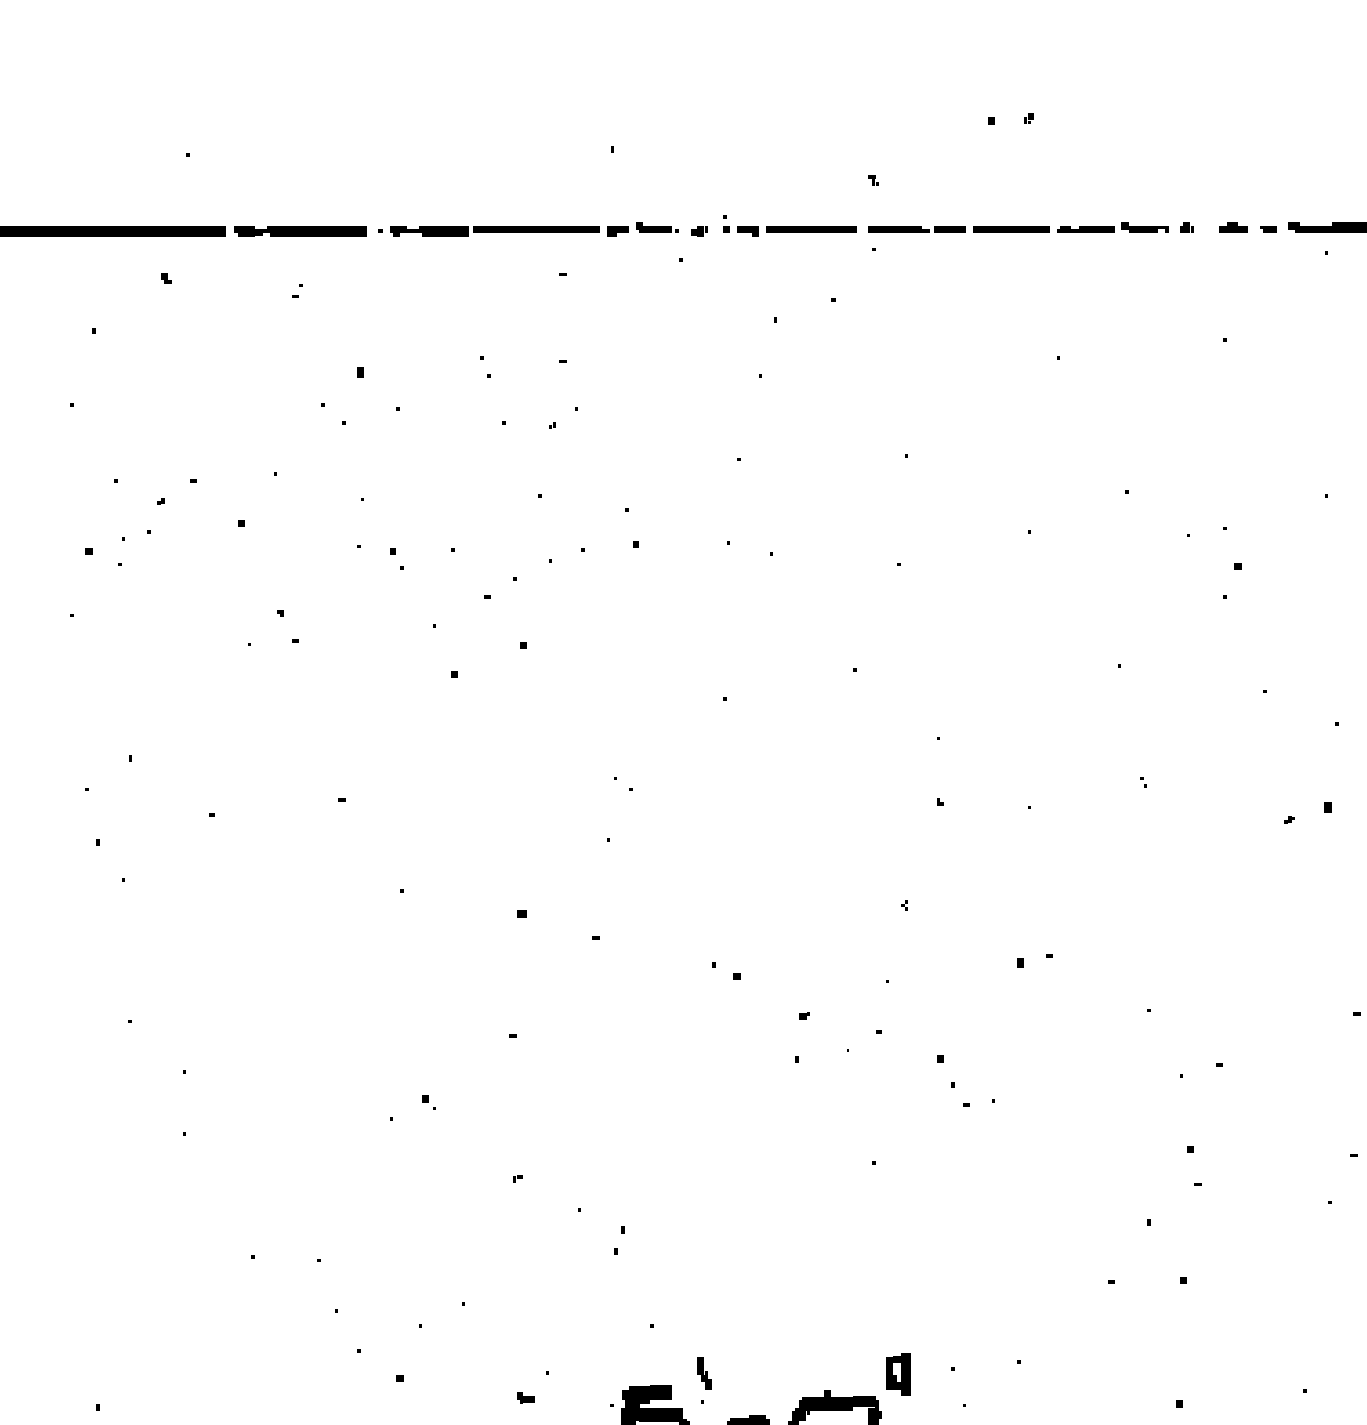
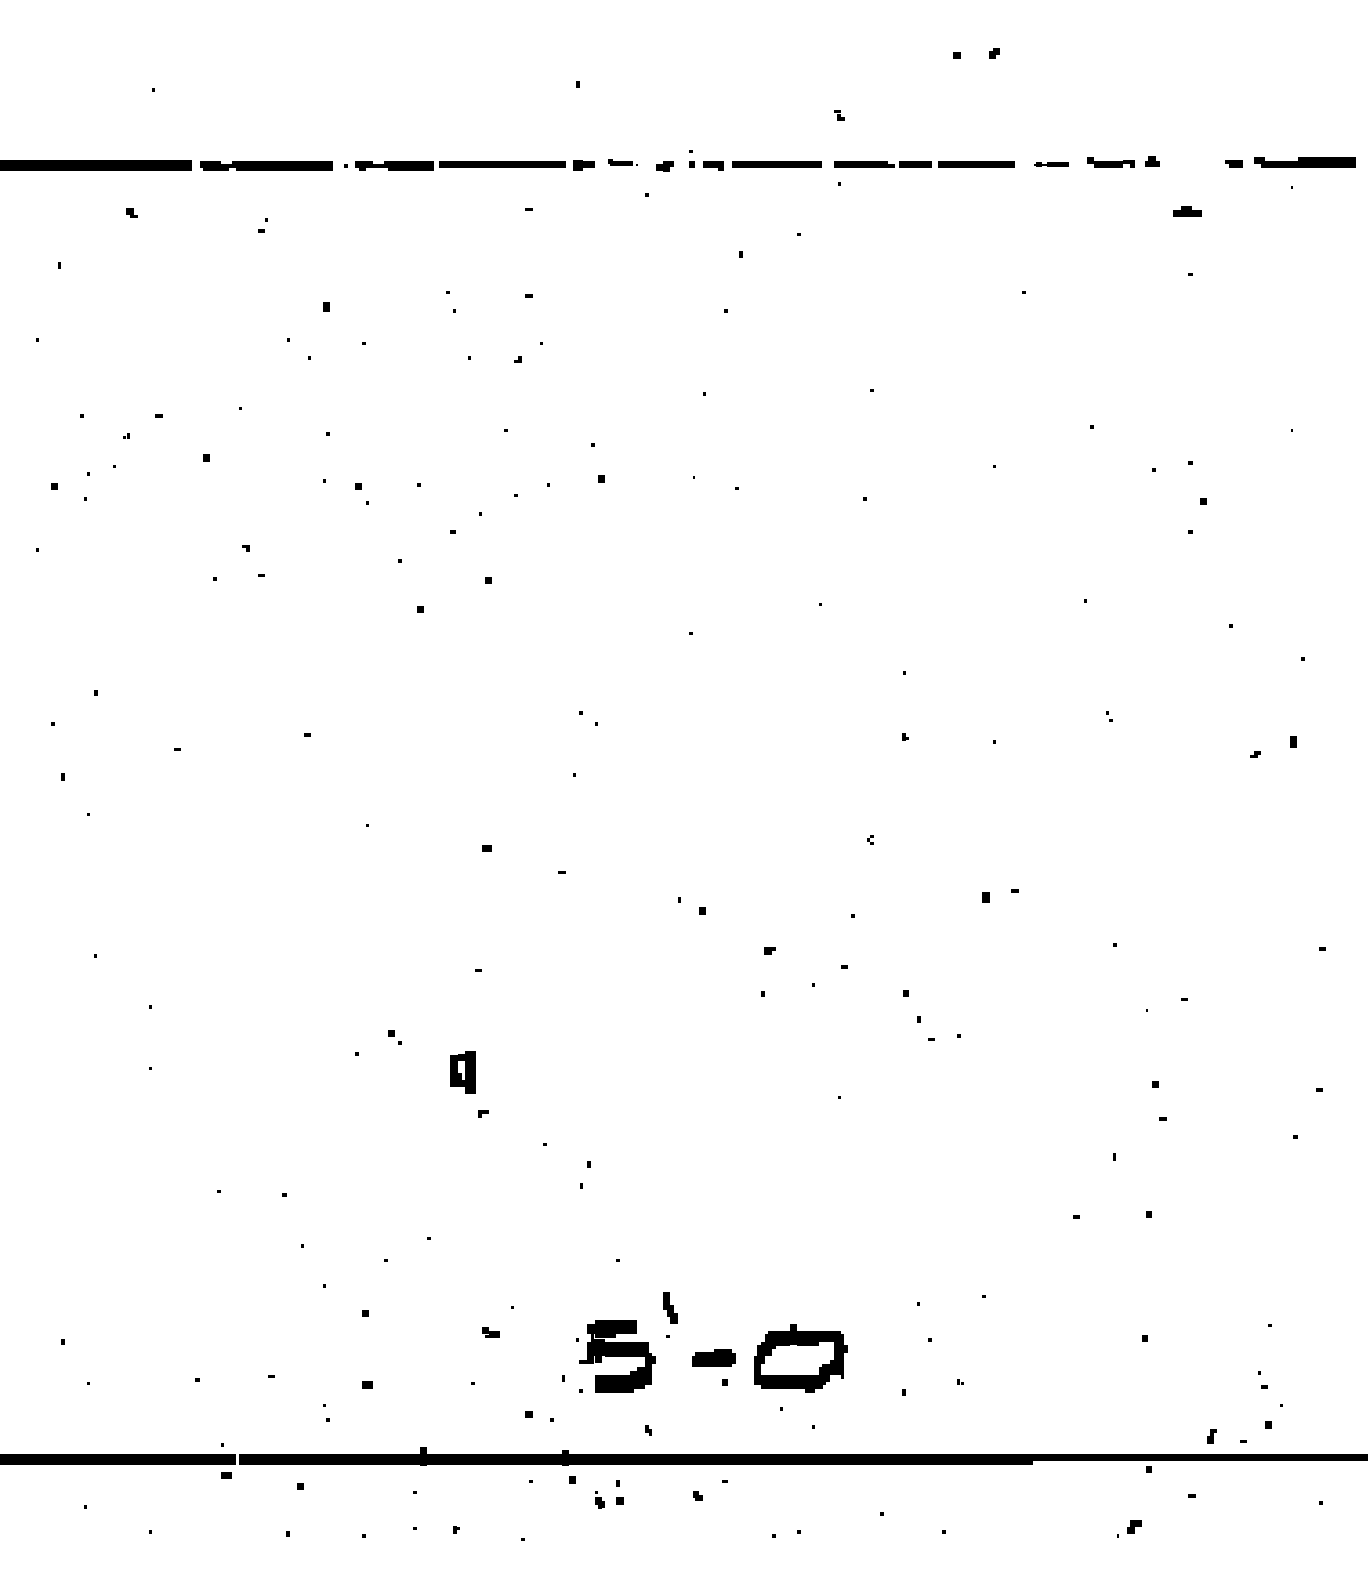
part: (657, 227) -> (623, 162), size x0.7
part: (1233, 227) -> (1187, 211), moved
part: (1084, 229) -> (1050, 164), size x0.6
part: (897, 1374) -> (462, 1072), moved

